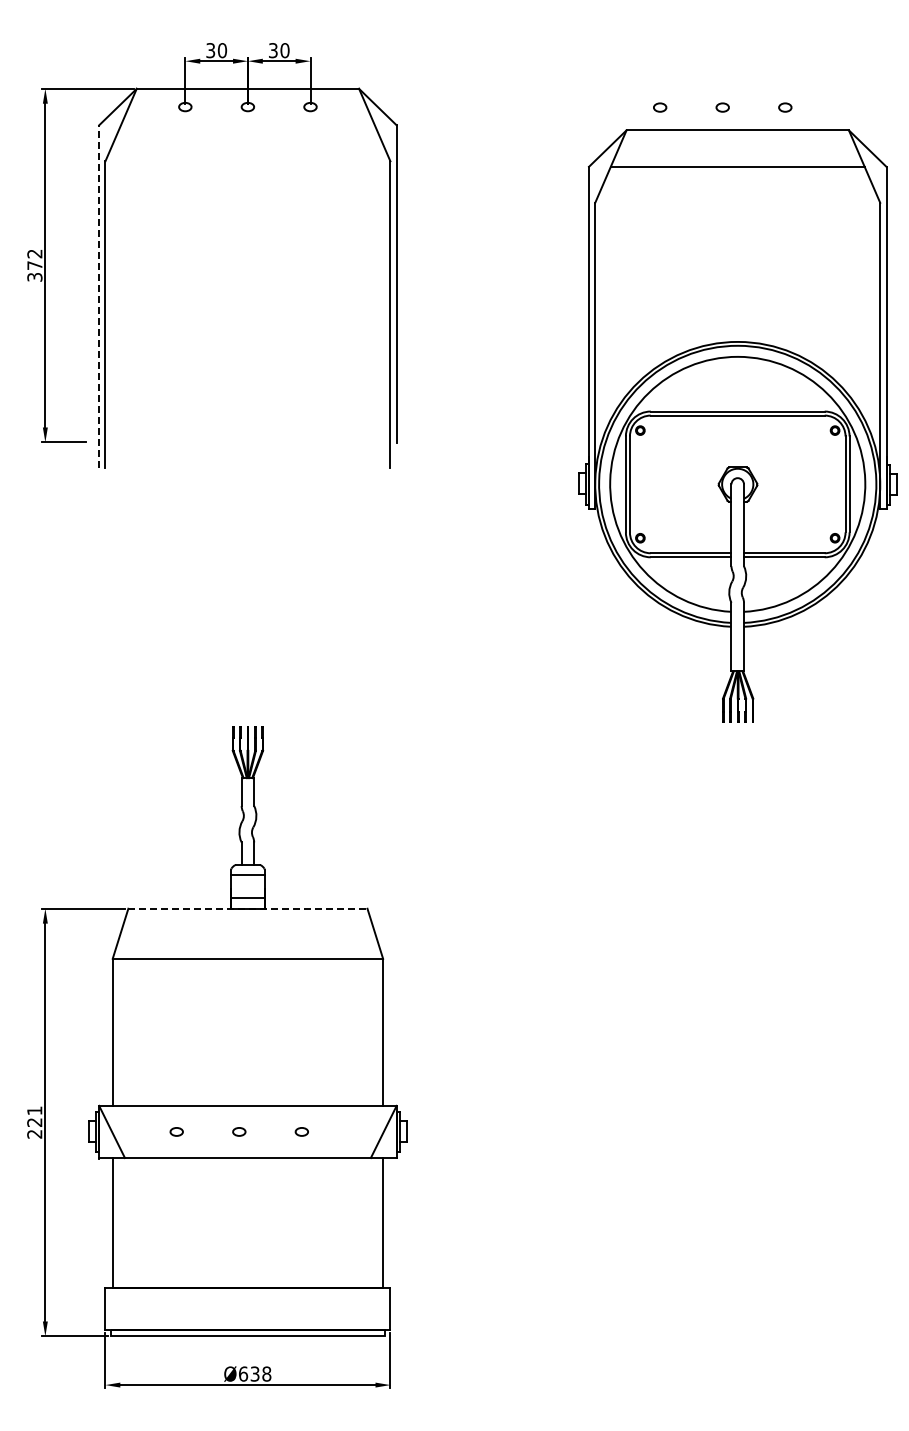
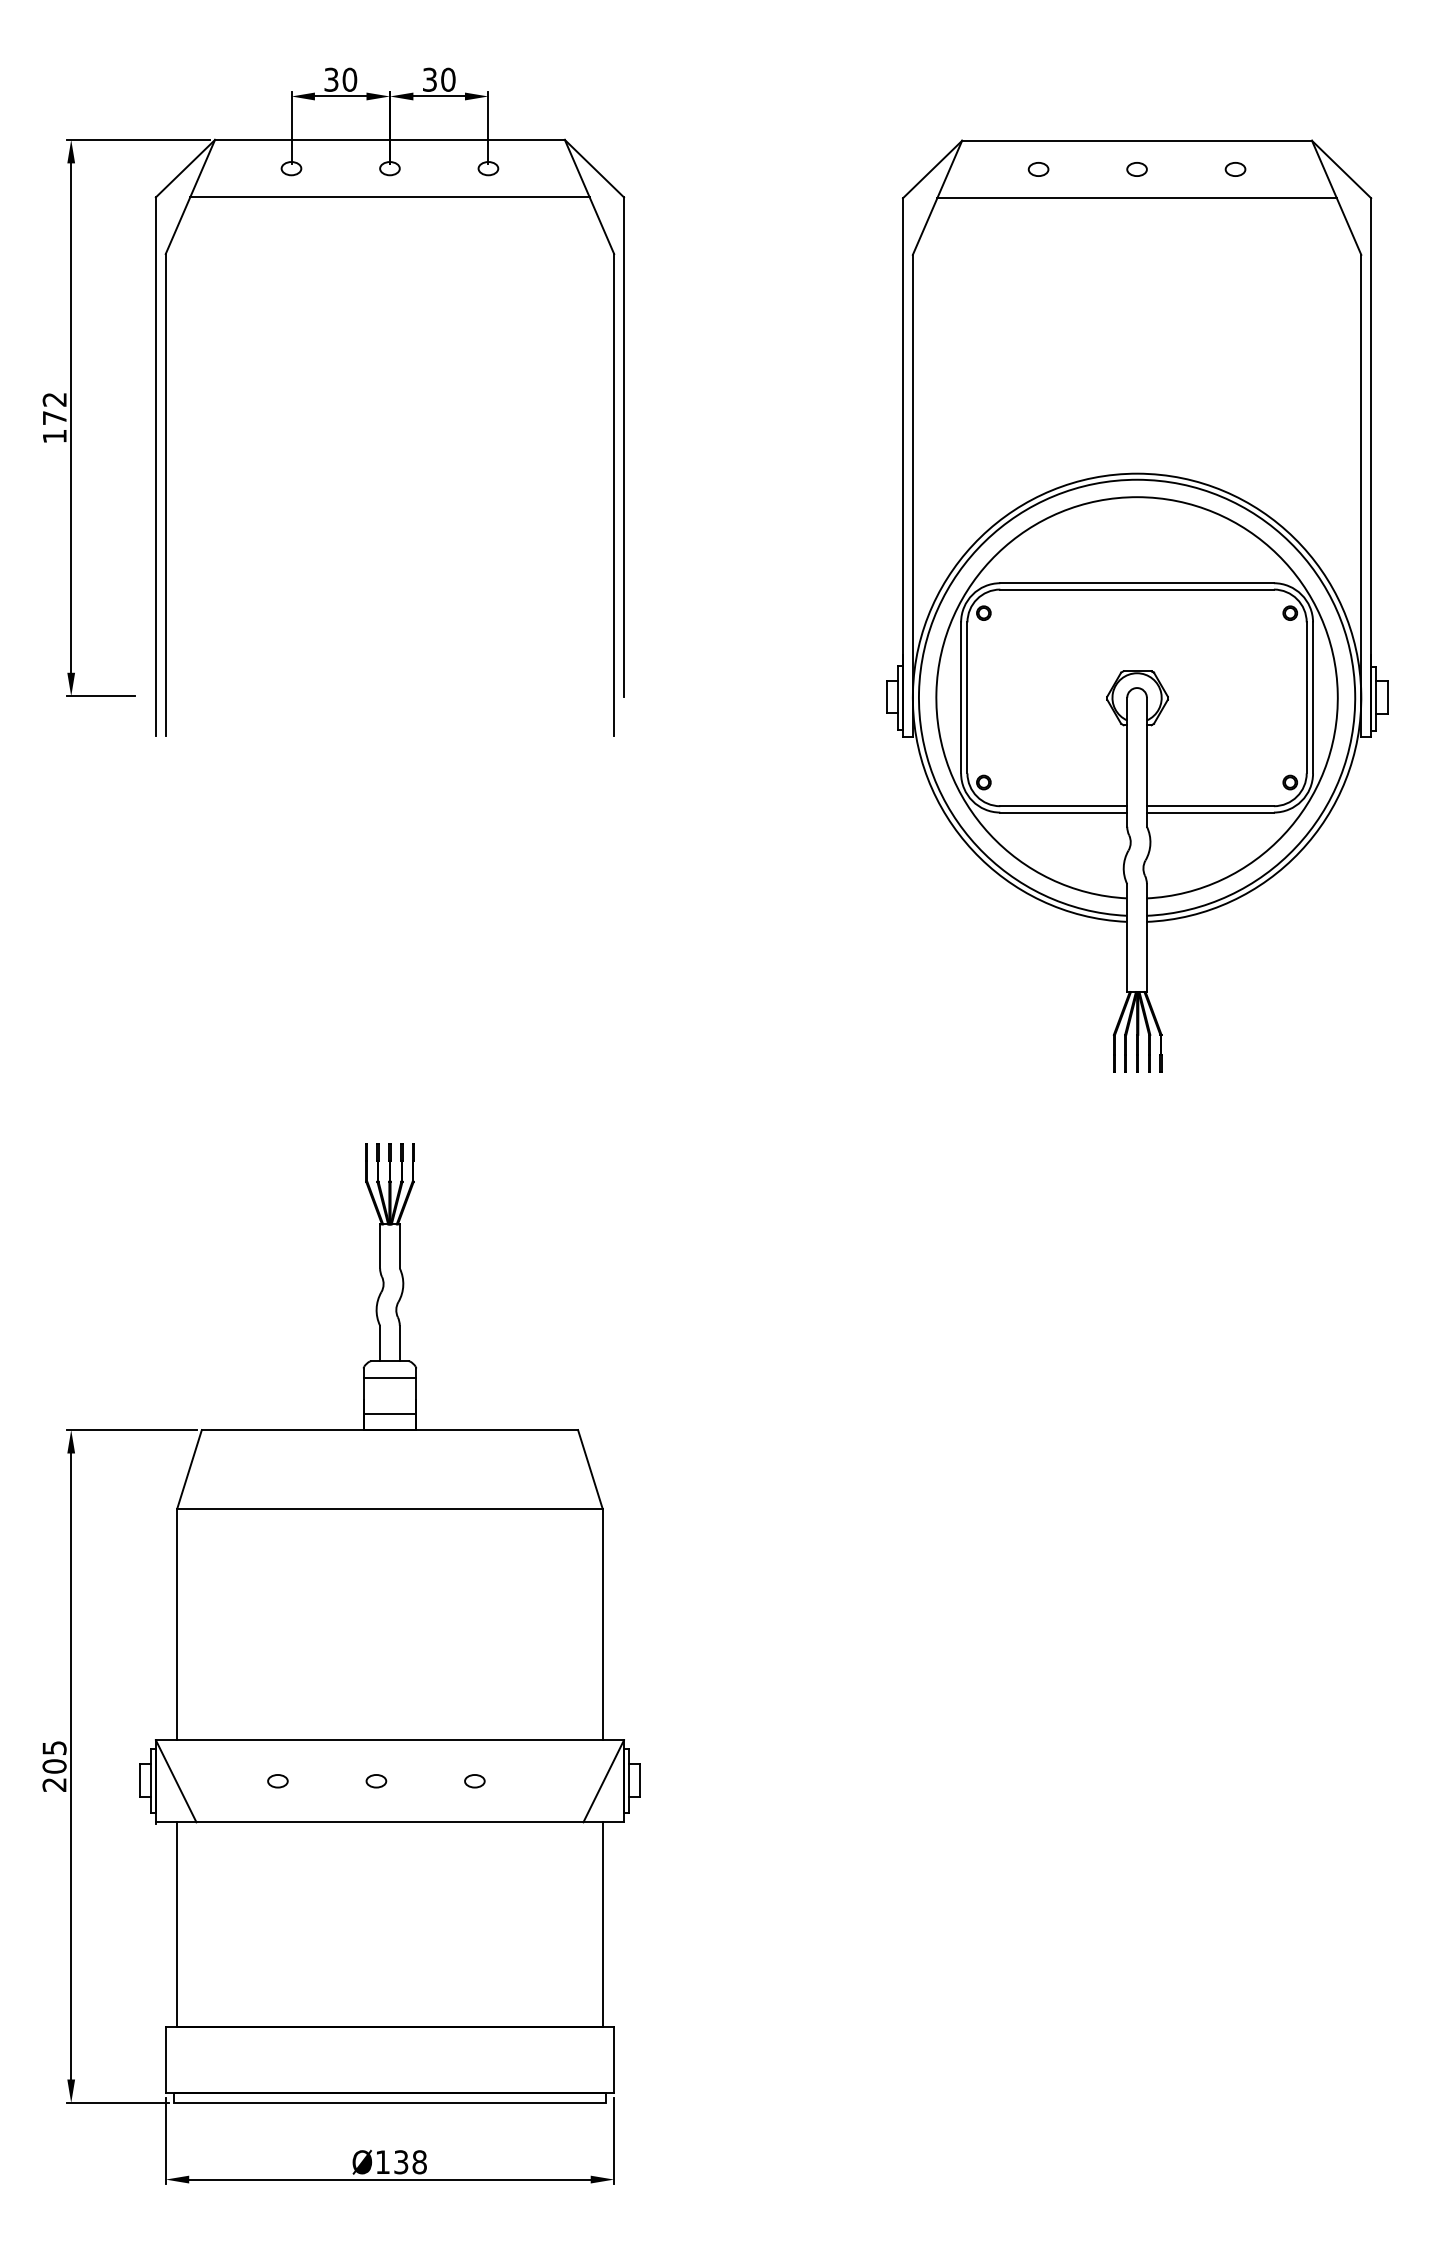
line: (247, 125) -> (389, 197), added
text: (34, 277) -> (54, 436), 372 -> 172
line: (99, 296) -> (156, 466), dashed -> solid
part: (737, 425) -> (1136, 605), moved
line: (247, 908) -> (389, 1429), dashed -> solid
text: (34, 1116) -> (54, 1756), 221 -> 205
text: (243, 1373) -> (382, 2161), Ø638 -> Ø138

